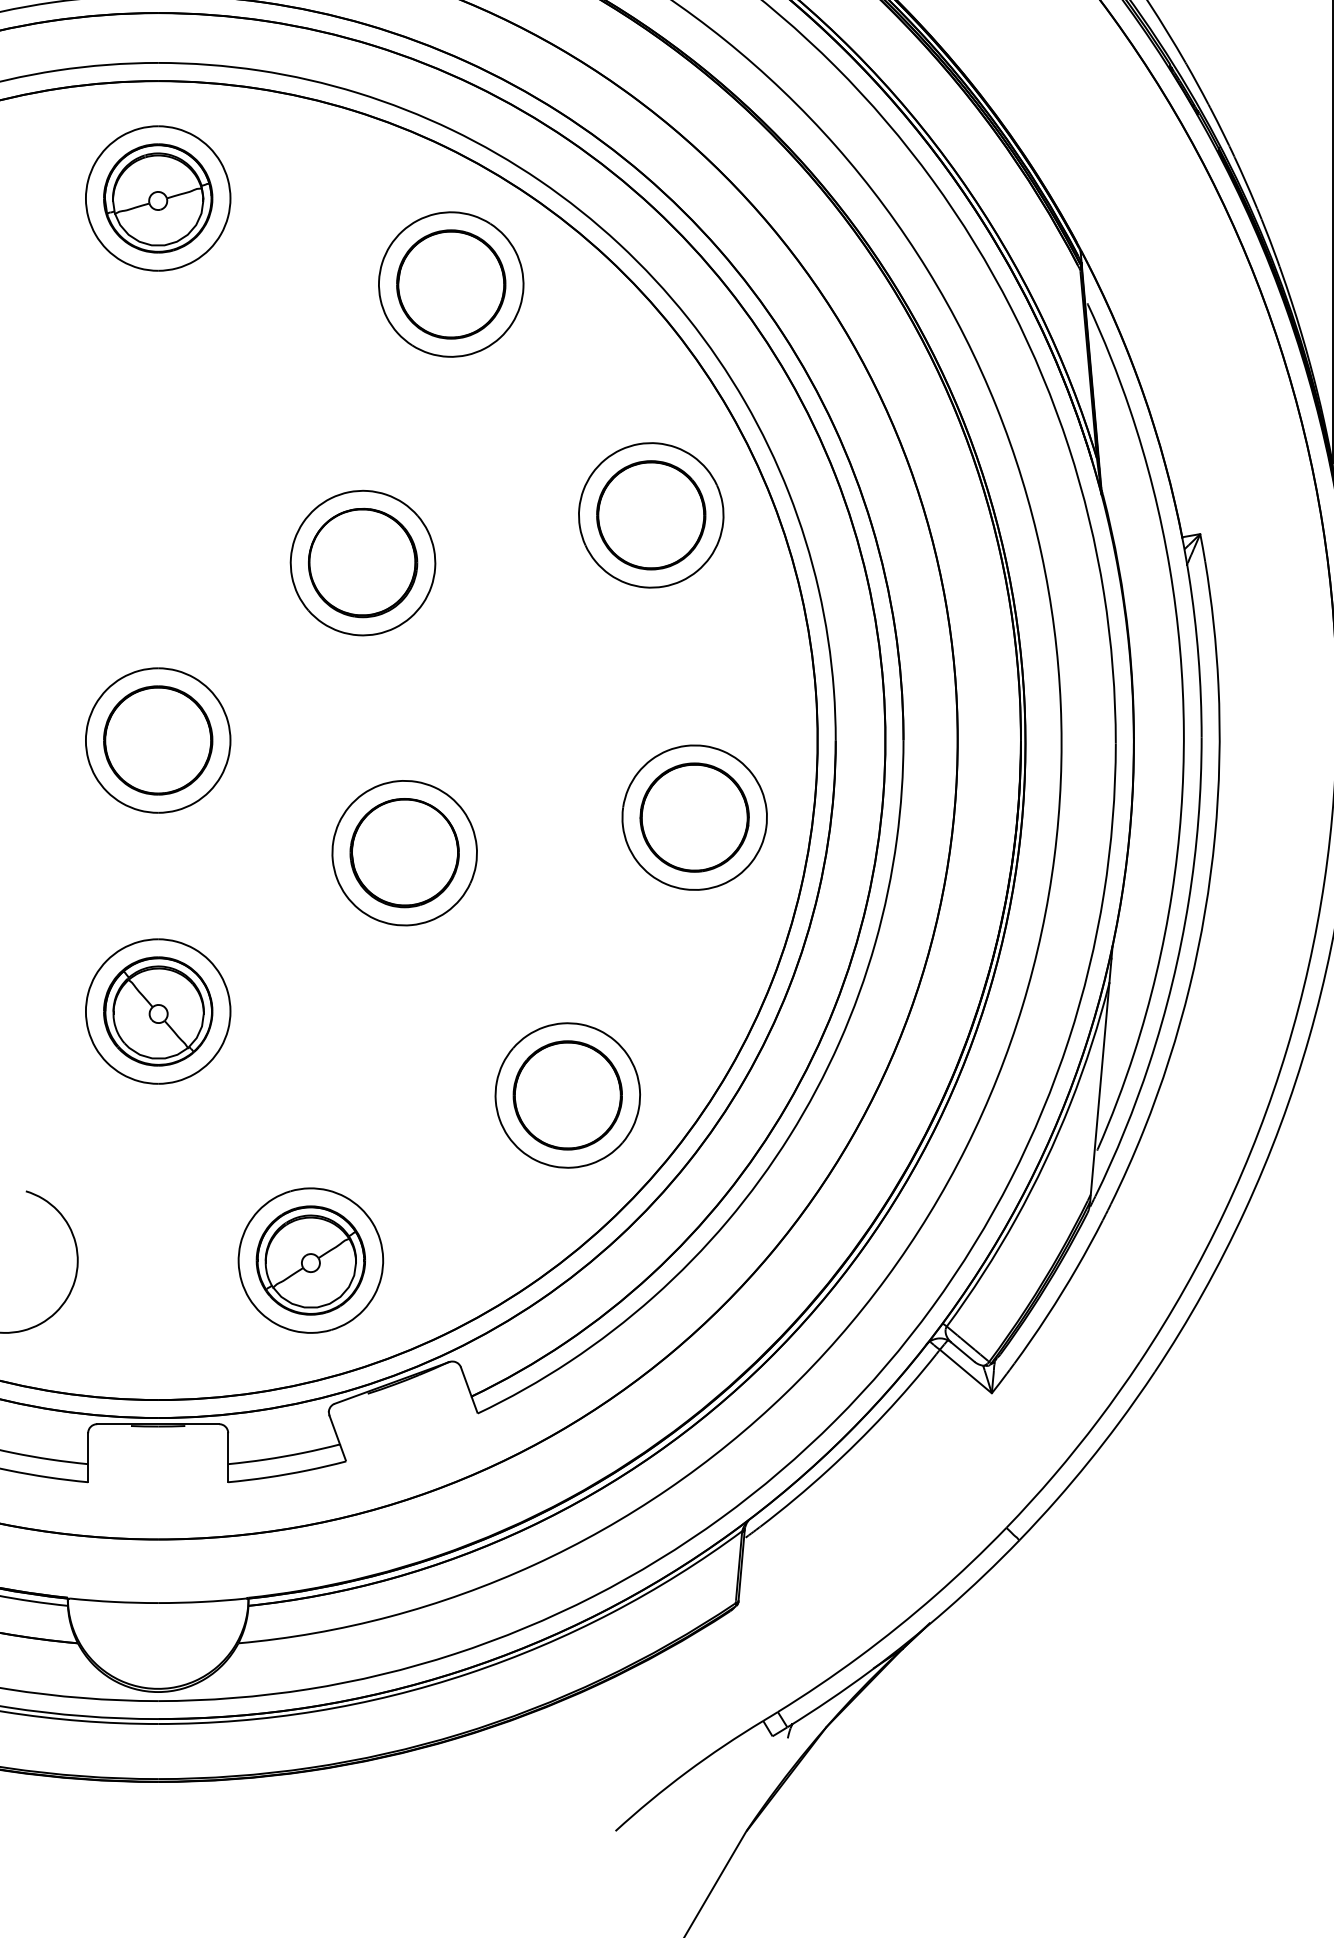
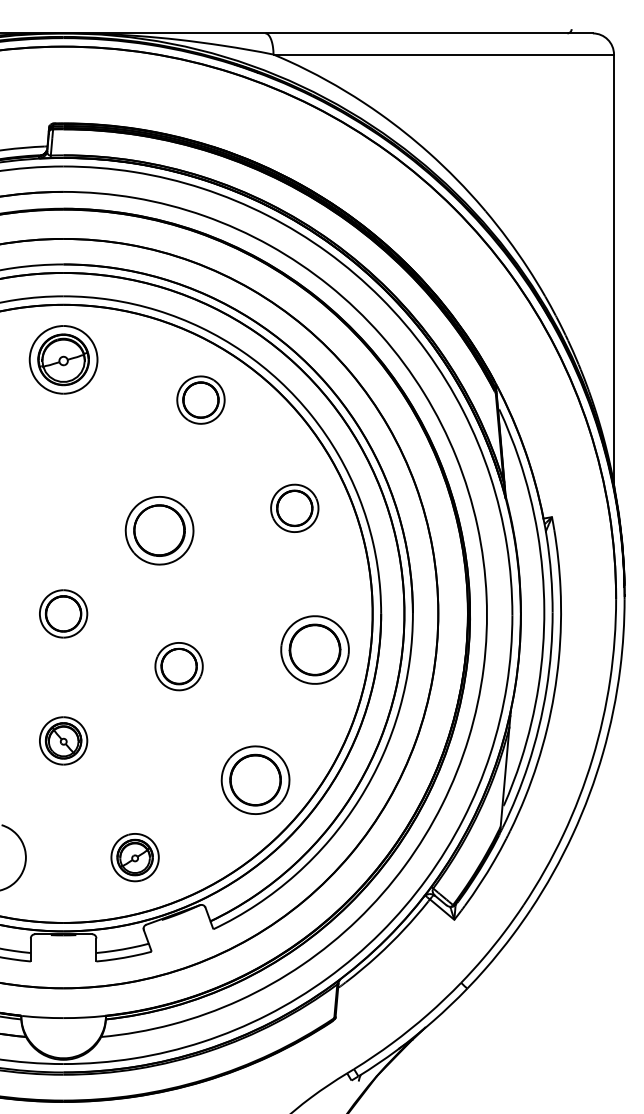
part: (450, 283) -> (200, 399), size x0.7
part: (650, 515) -> (294, 508), size x0.7
part: (157, 739) -> (63, 613), size x0.7
part: (403, 852) -> (178, 666), size x0.7
part: (157, 1010) -> (63, 740), size x0.7
part: (309, 1260) -> (134, 857), size x0.7

